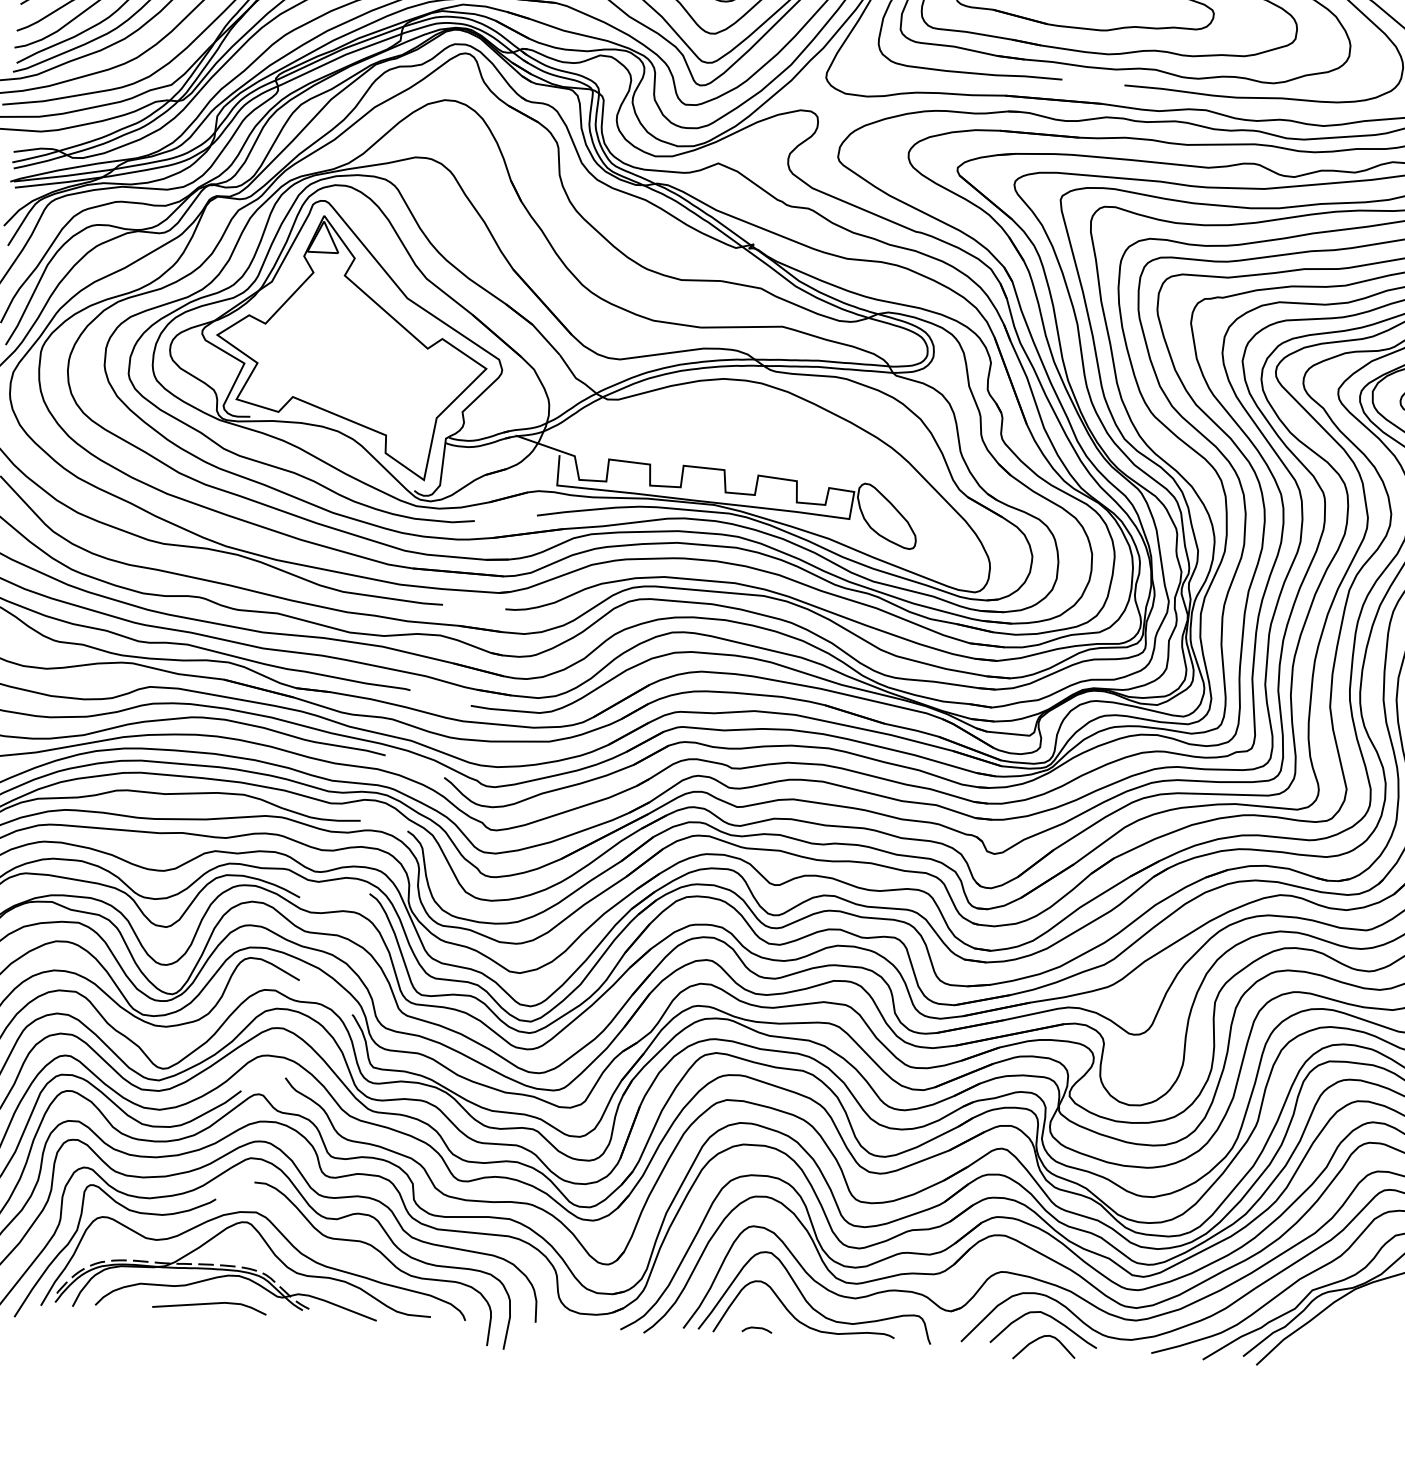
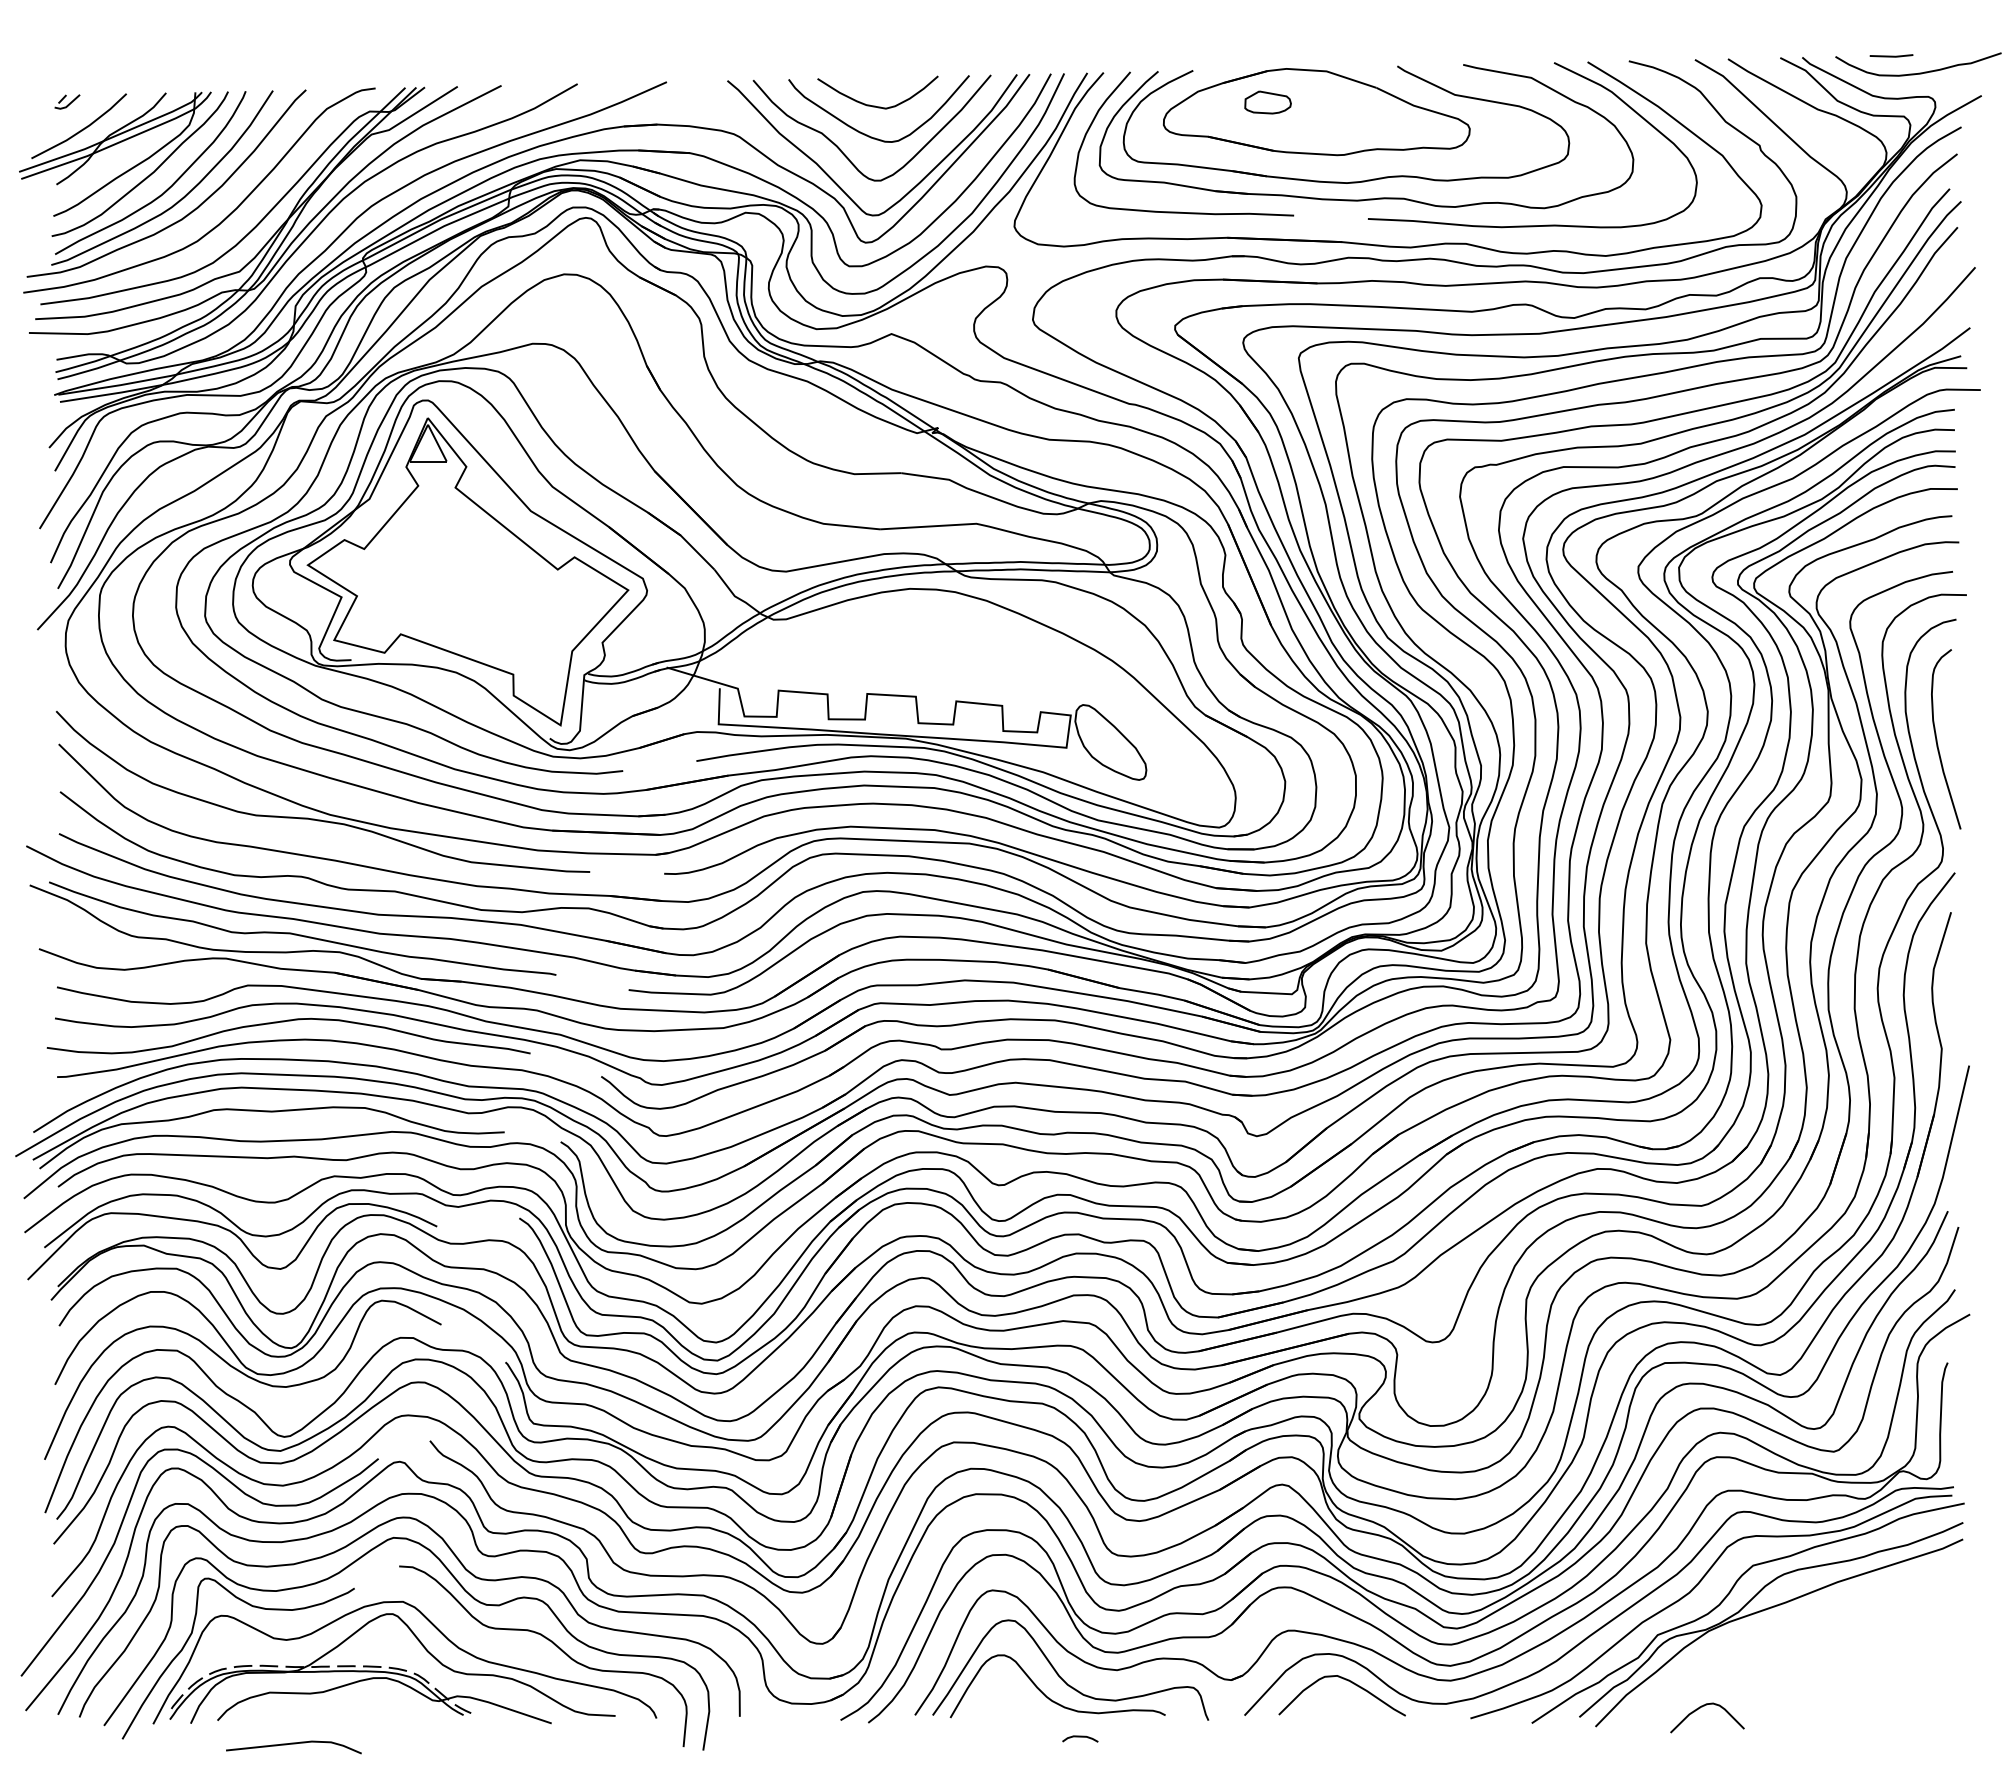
line: (209, 1304) -> (293, 1744), moved
curve: (757, 1328) -> (1080, 1737), moved
curve: (1040, 1338) -> (1702, 1707), moved

